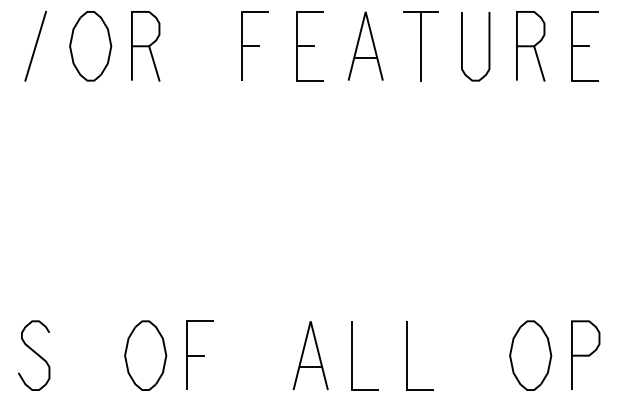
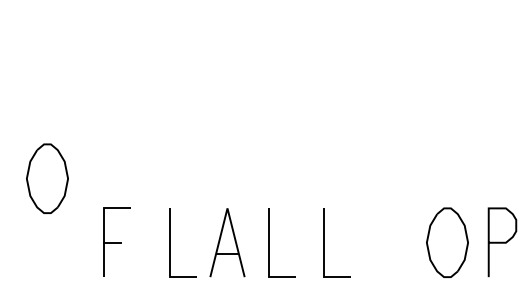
part: (145, 355) -> (47, 178), moved
line: (253, 355) -> (170, 242), added

